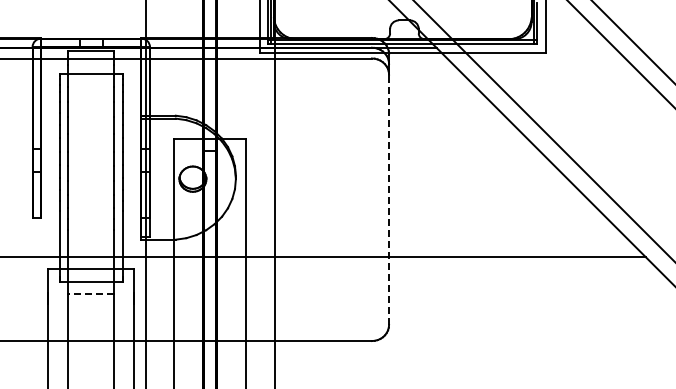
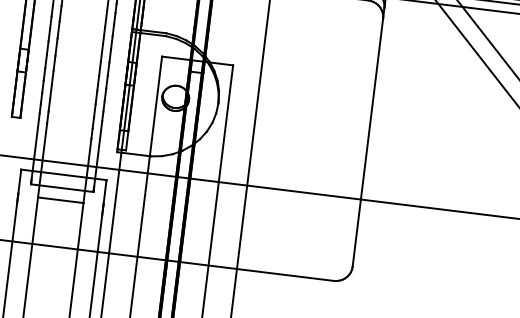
line: (389, 199) -> (368, 142), dashed -> solid
line: (91, 294) -> (60, 200), dashed -> solid

